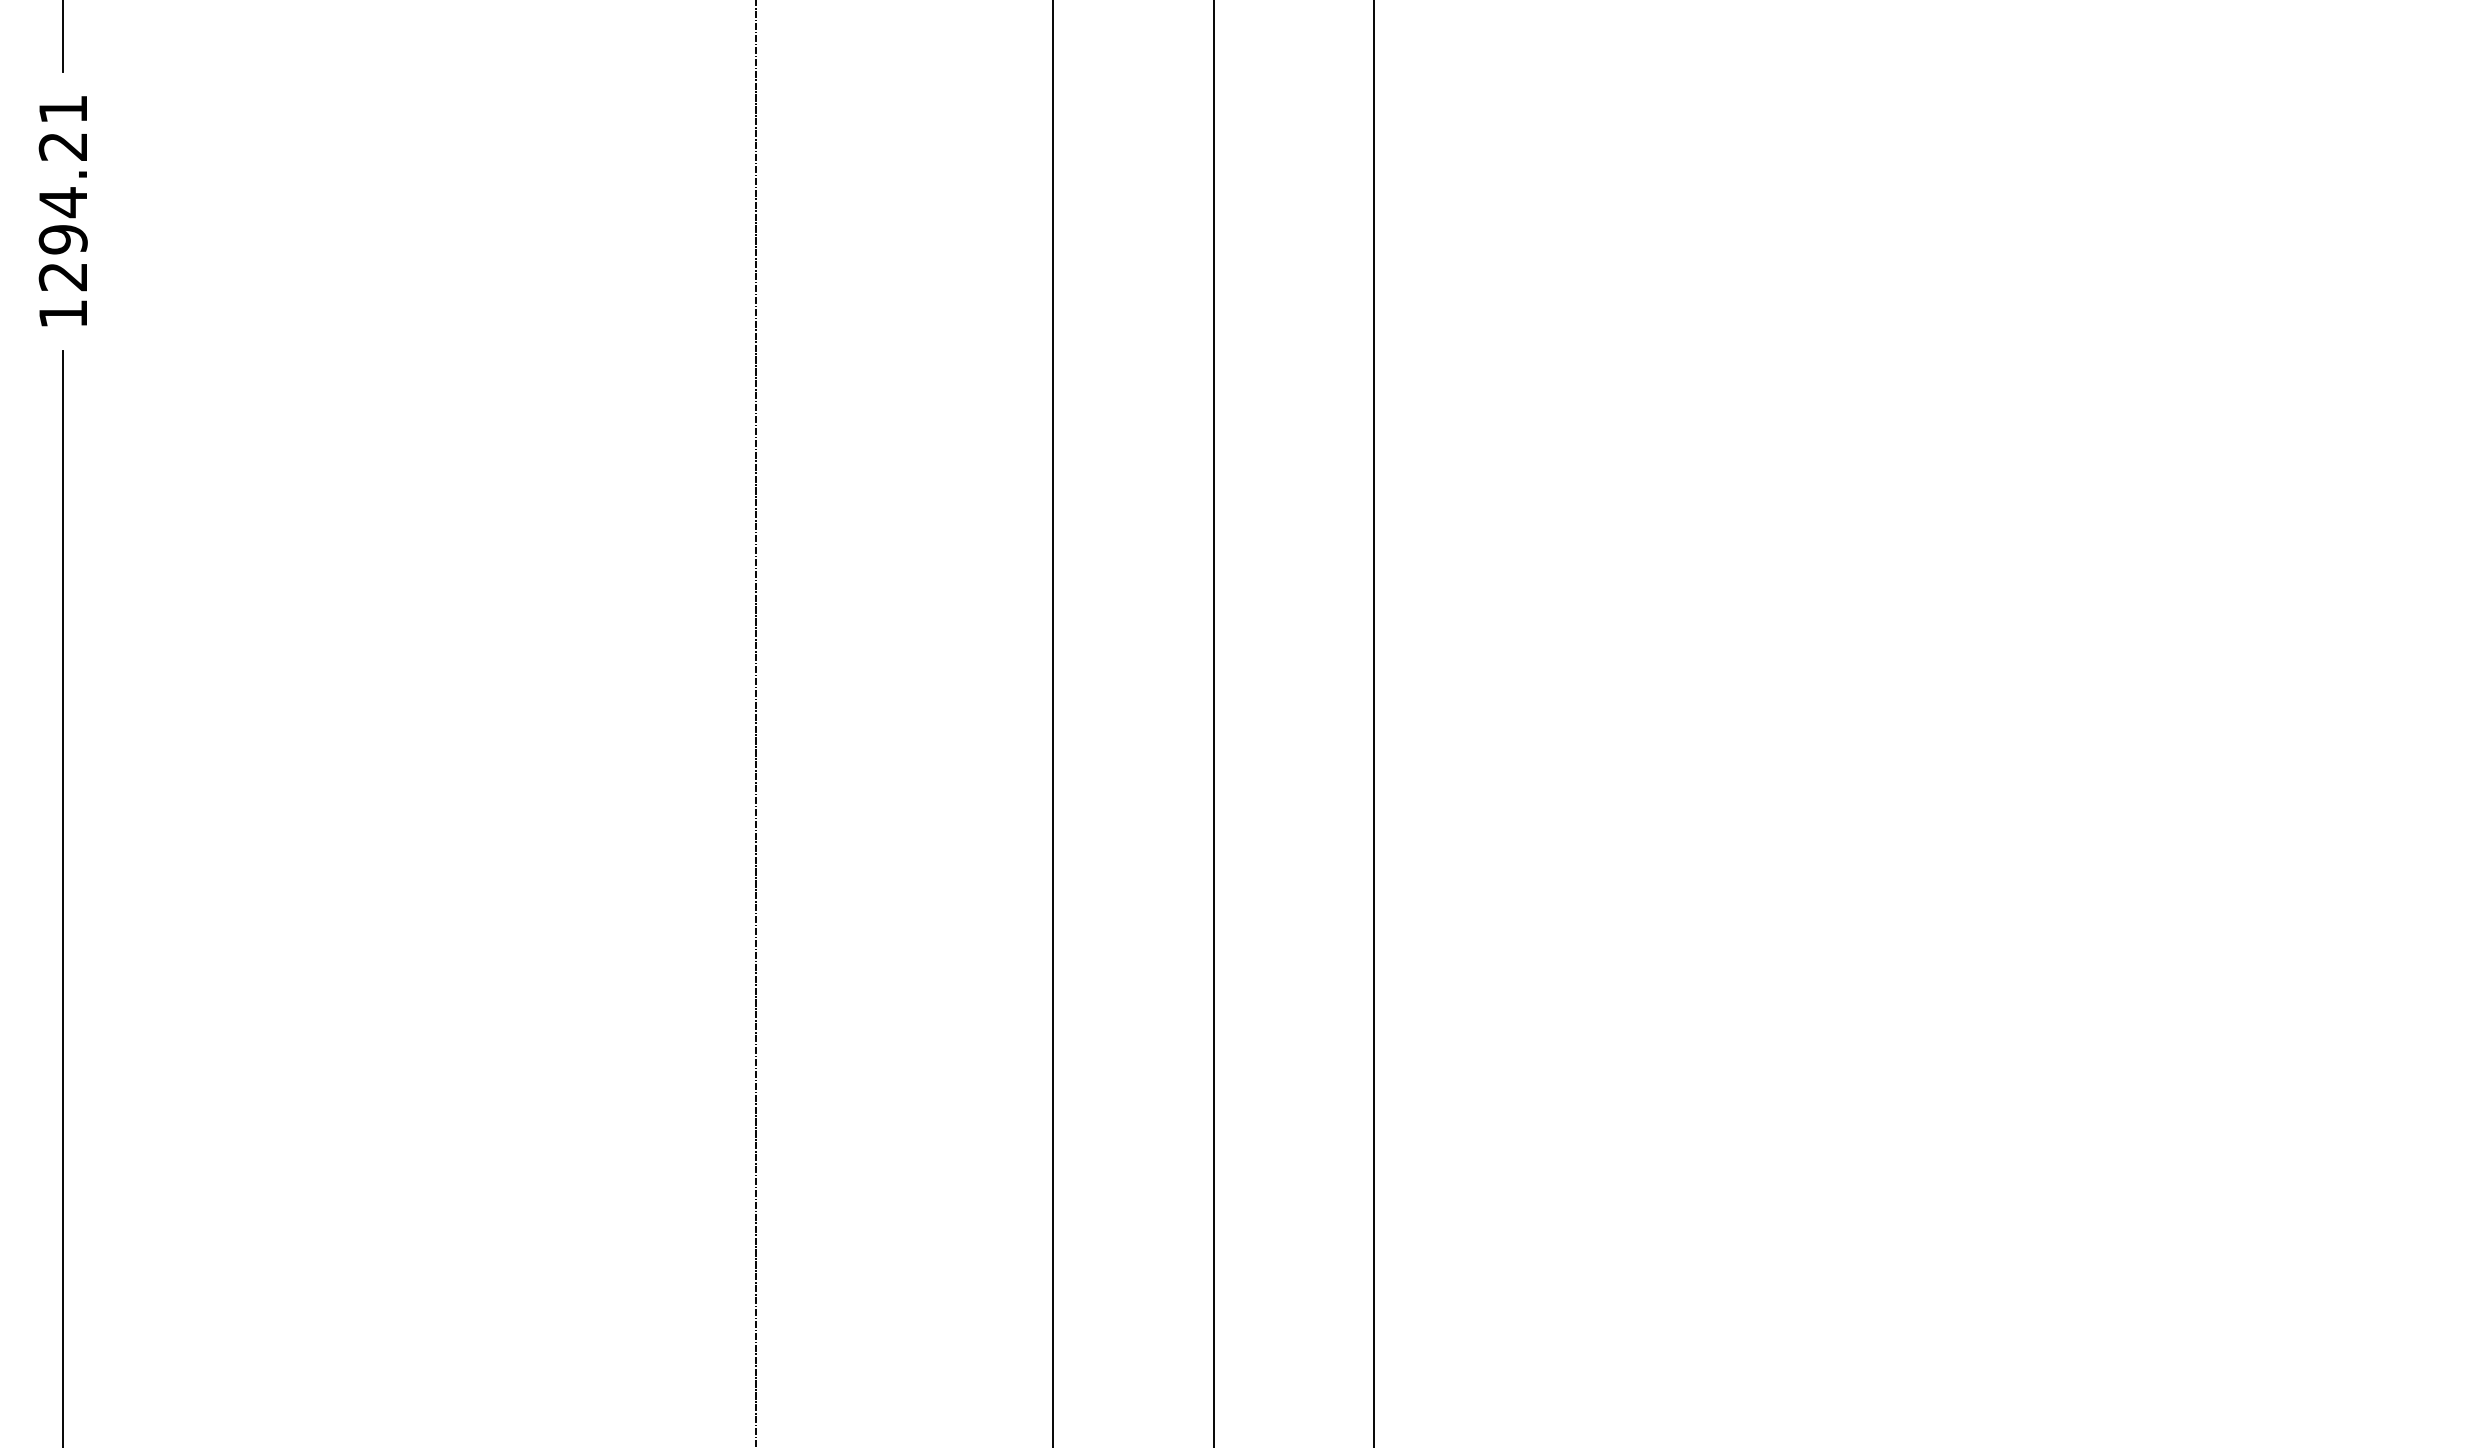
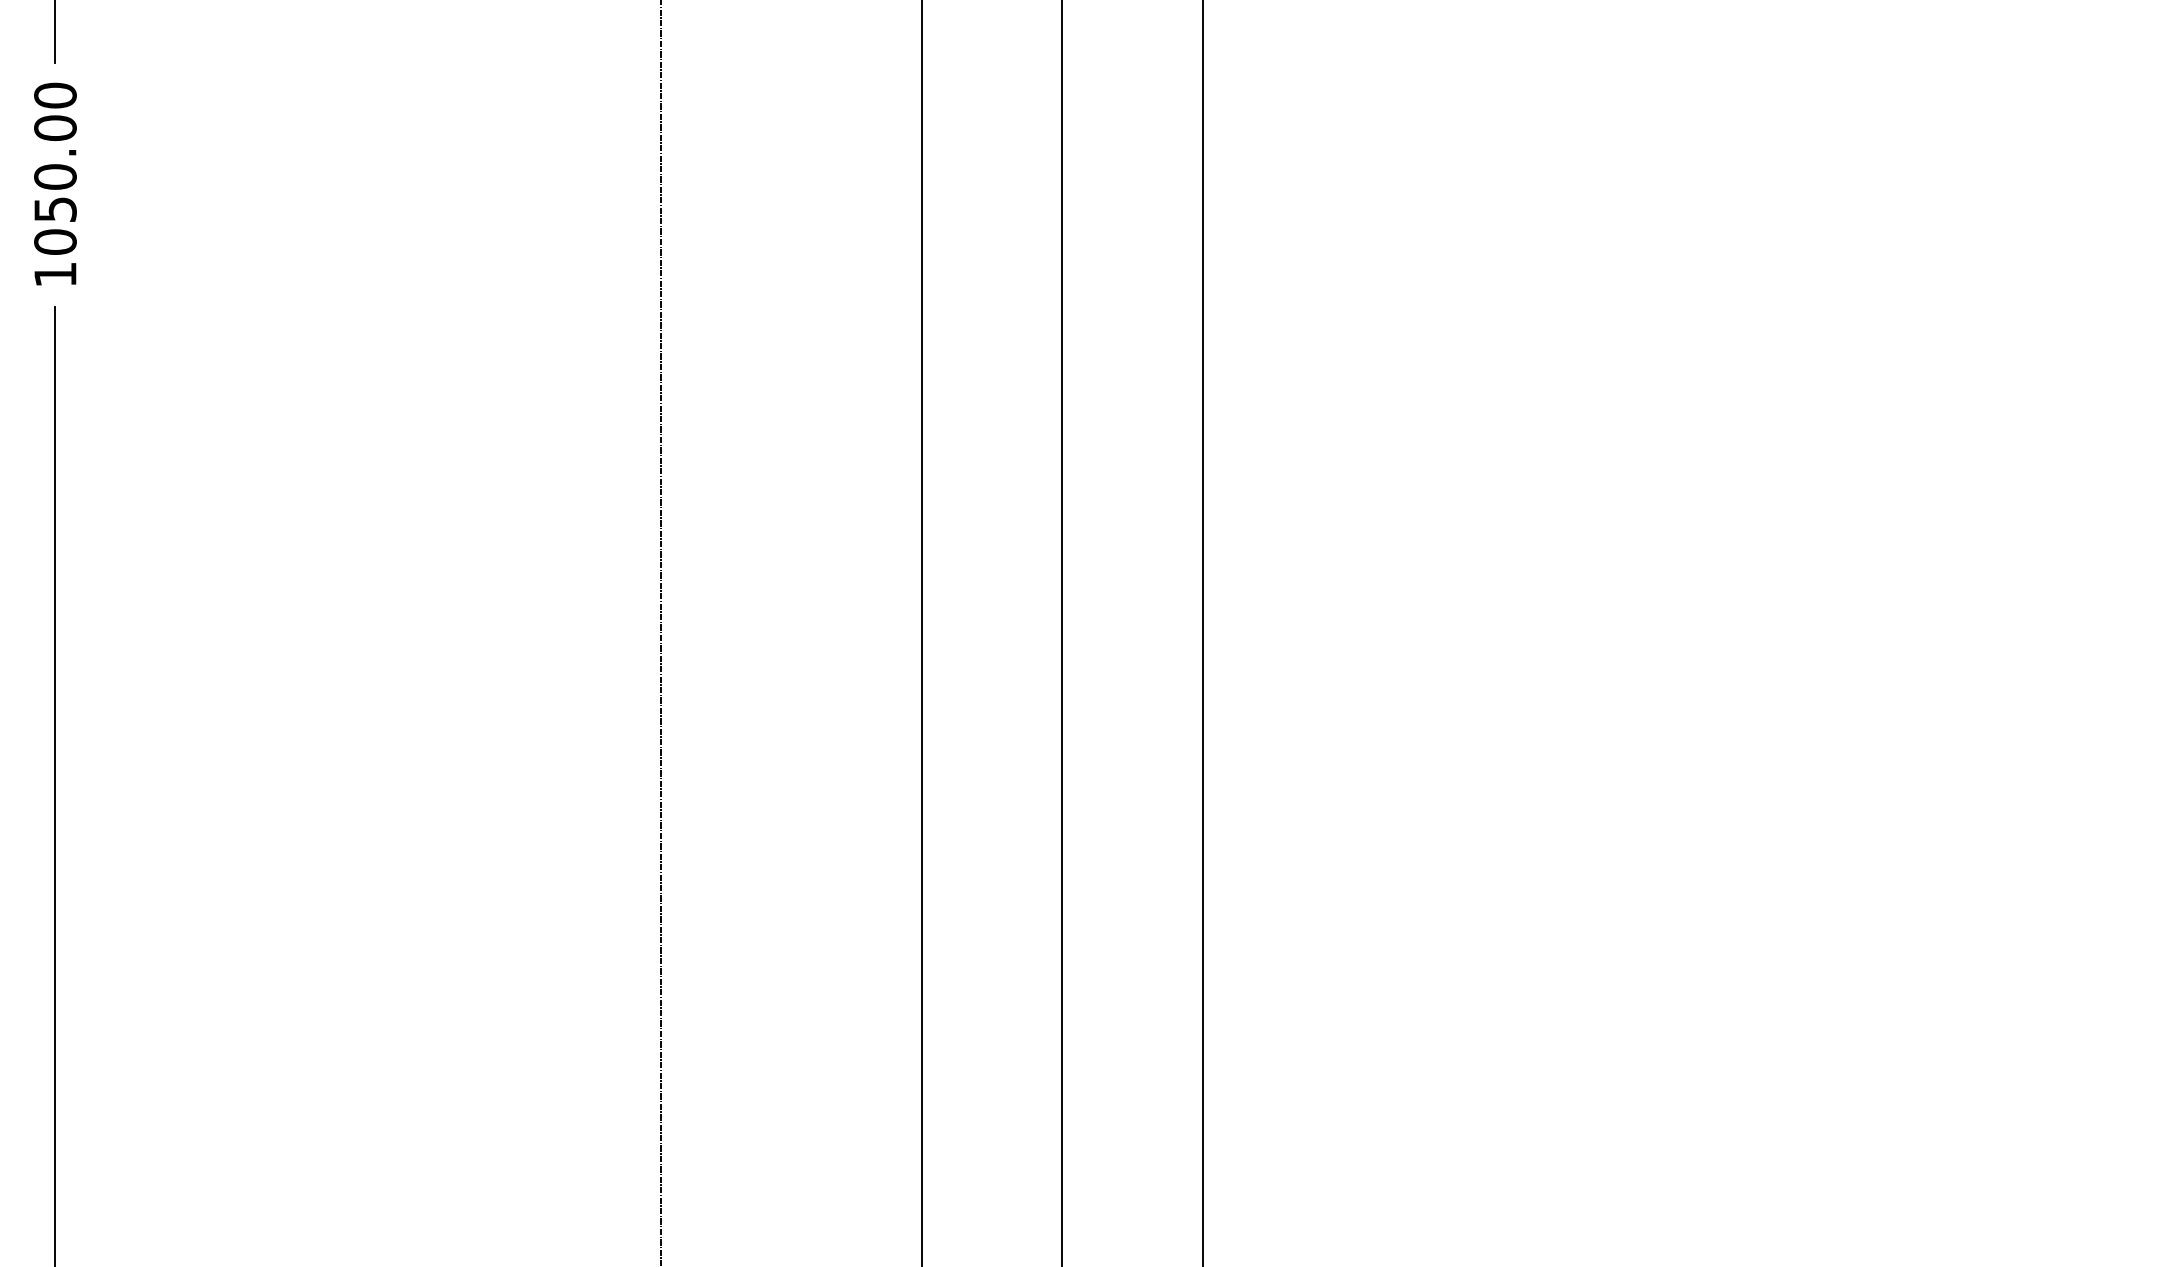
text: (62, 192) -> (54, 168), 1294.21 -> 1050.00

